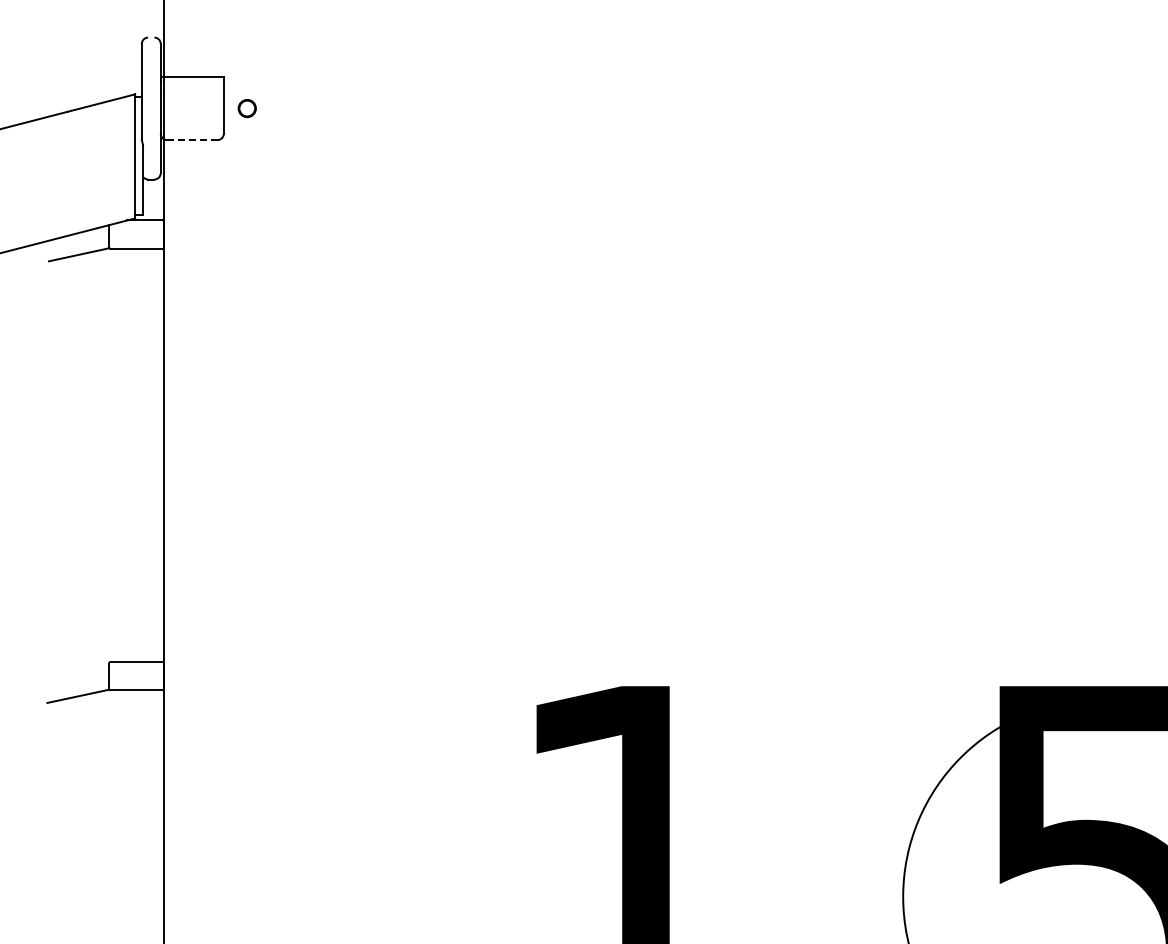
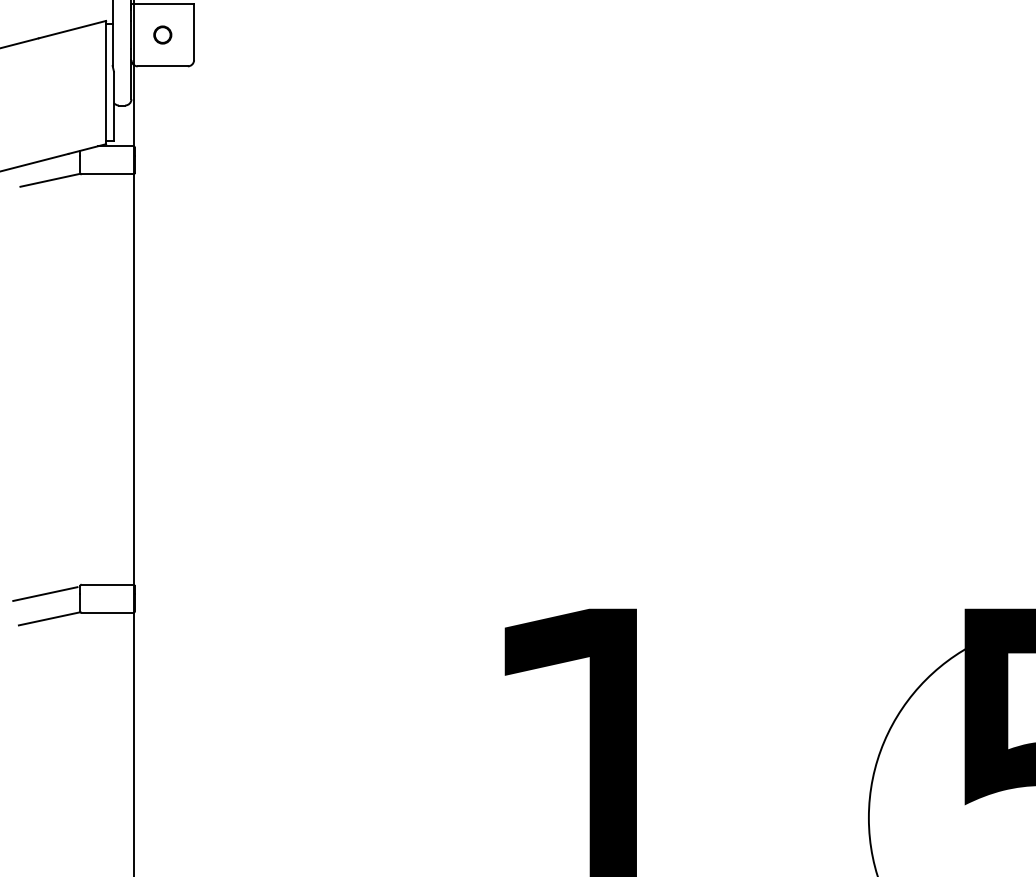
circle: (246, 108) -> (162, 34), moved
line: (192, 140) -> (163, 66), dashed -> solid
line: (73, 671) -> (44, 594), added

